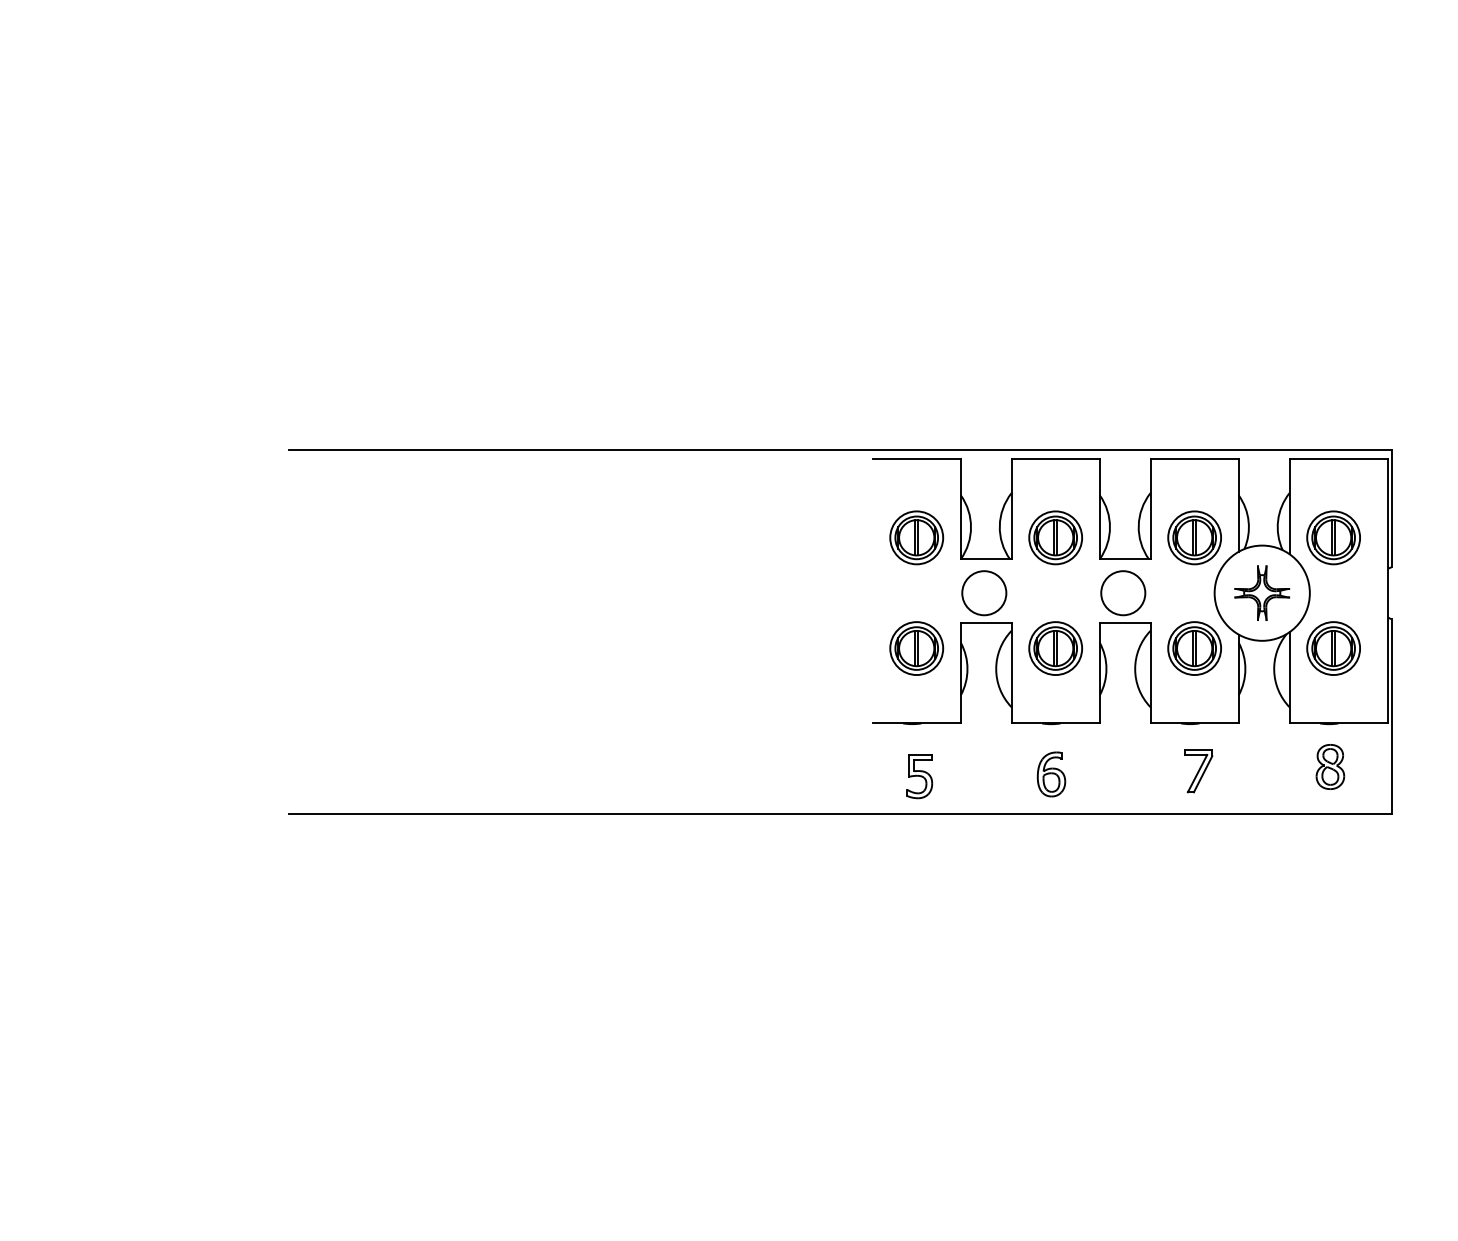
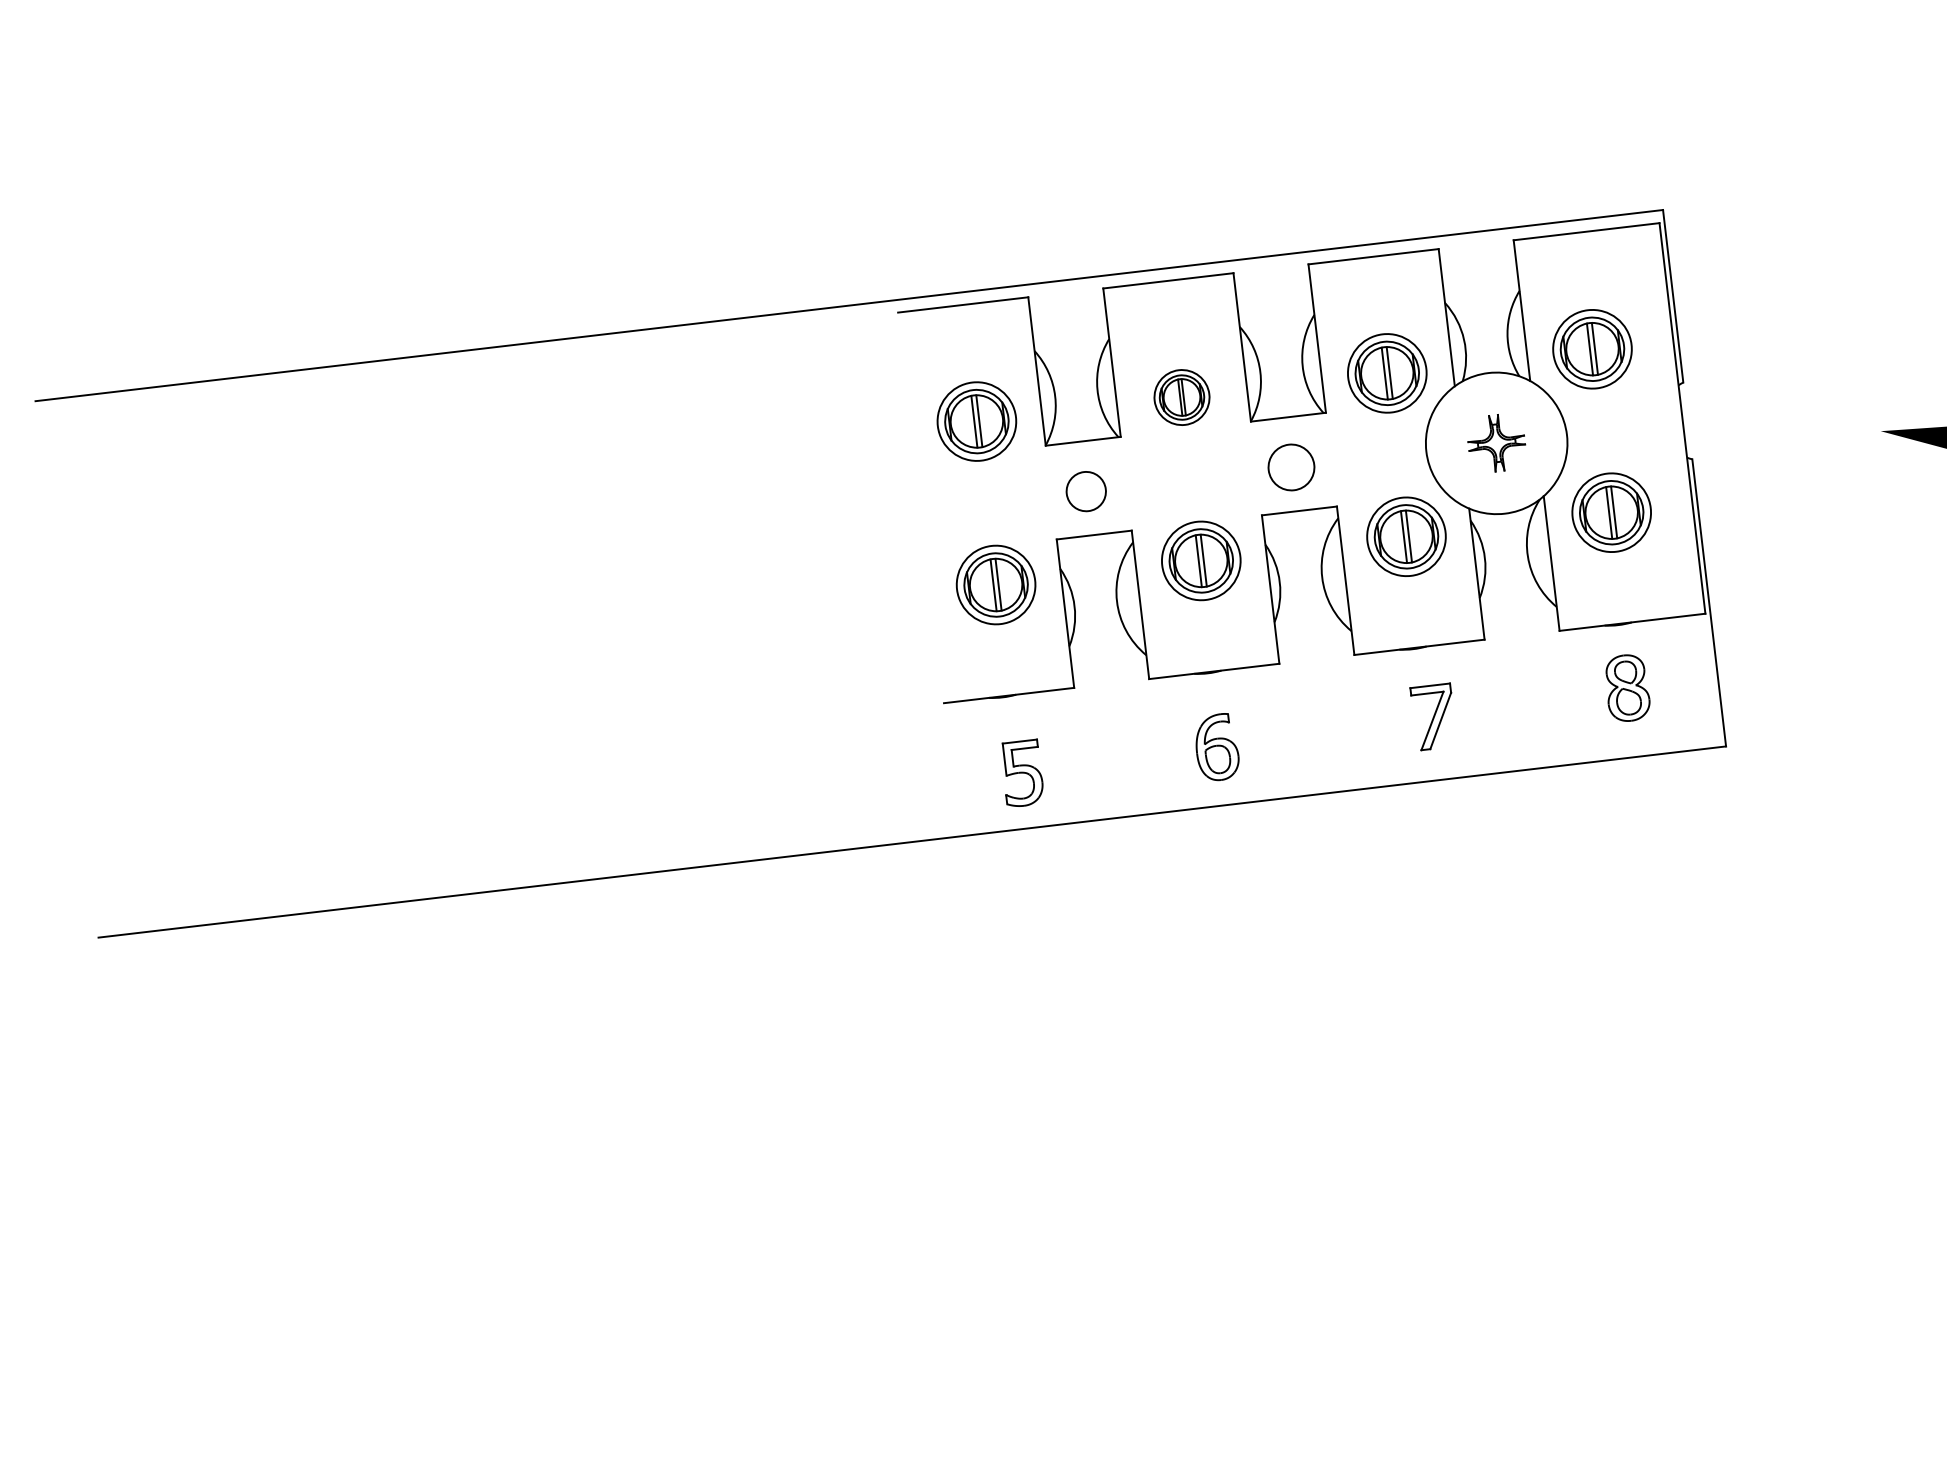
part: (1055, 537) -> (1181, 396), size x0.7
part: (1262, 592) -> (1496, 442), size x0.7
circle: (984, 593) -> (1086, 491), size x0.6
circle: (1123, 593) -> (1291, 467), size x0.7

